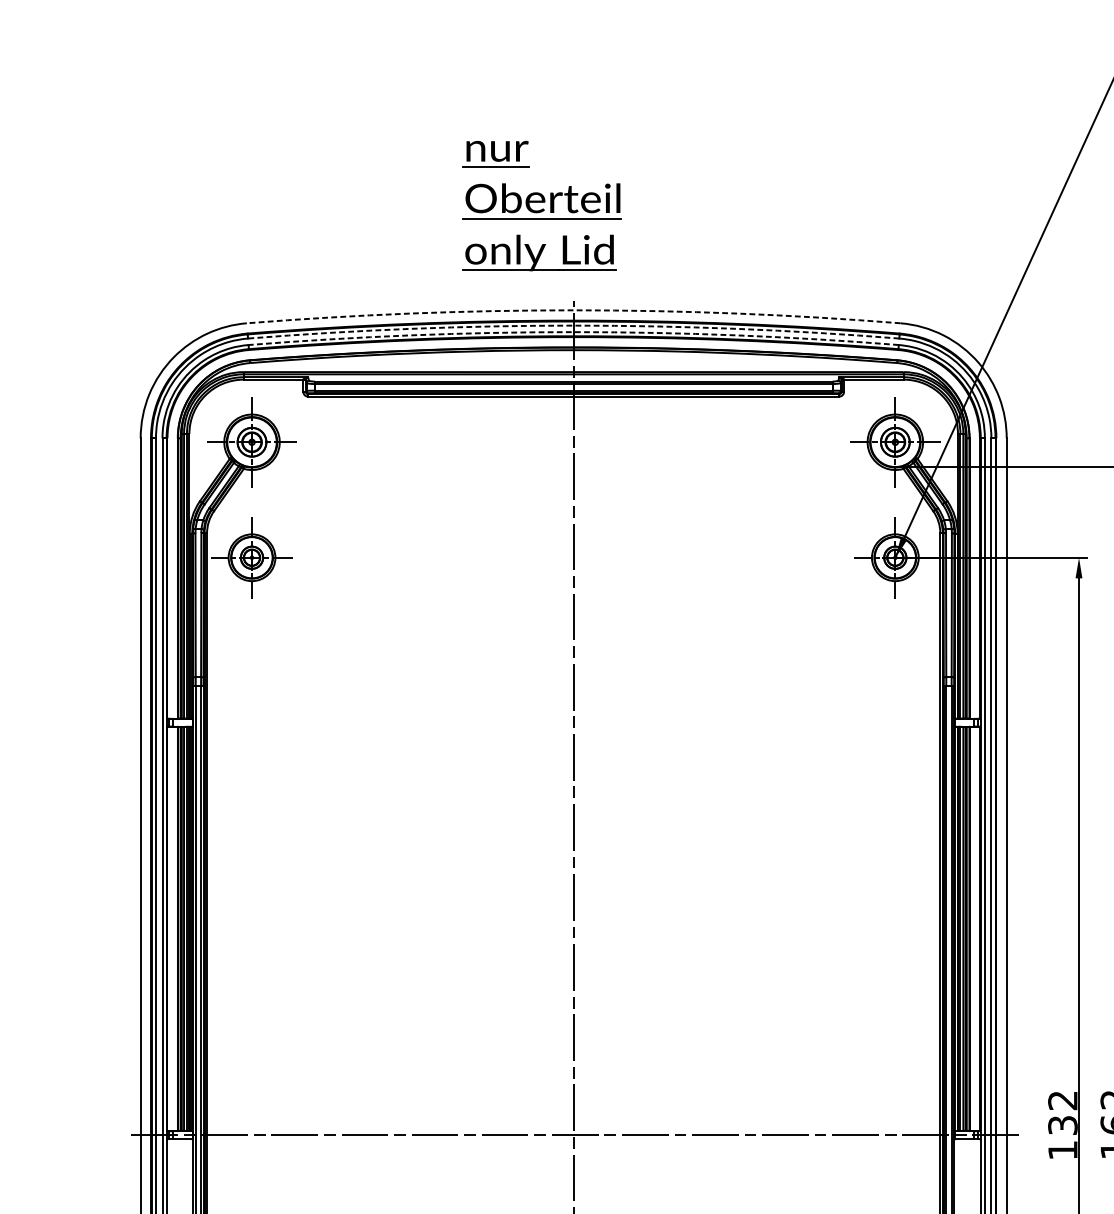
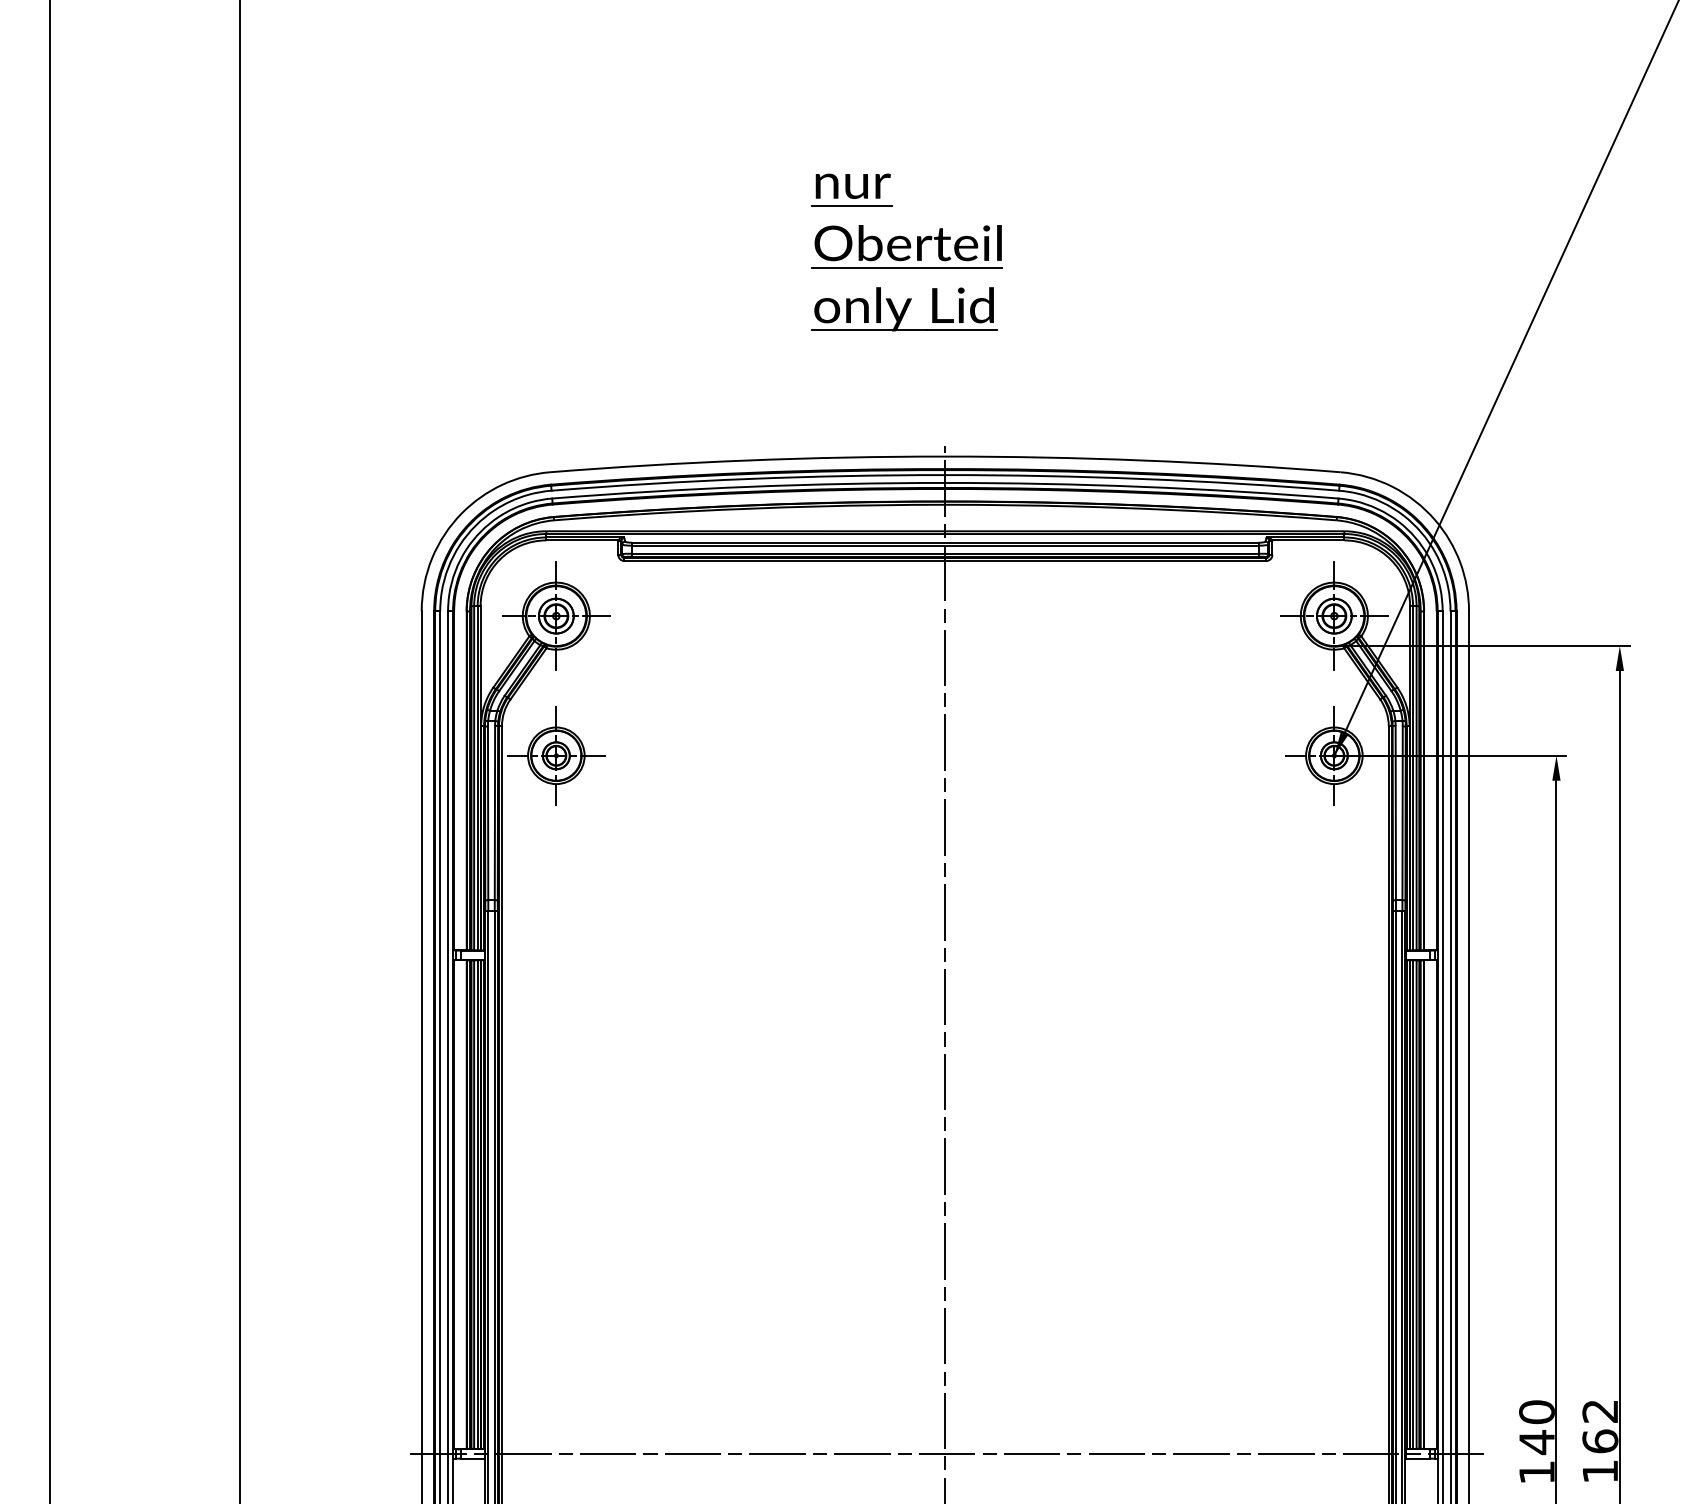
part: (541, 206) -> (906, 252), moved
arc: (573, 310) -> (945, 456), dashed -> solid
arc: (573, 325) -> (945, 475), dashed -> solid
arc: (573, 331) -> (945, 482), dashed -> solid
text: (1062, 1113) -> (1536, 1427), 132 -> 140

